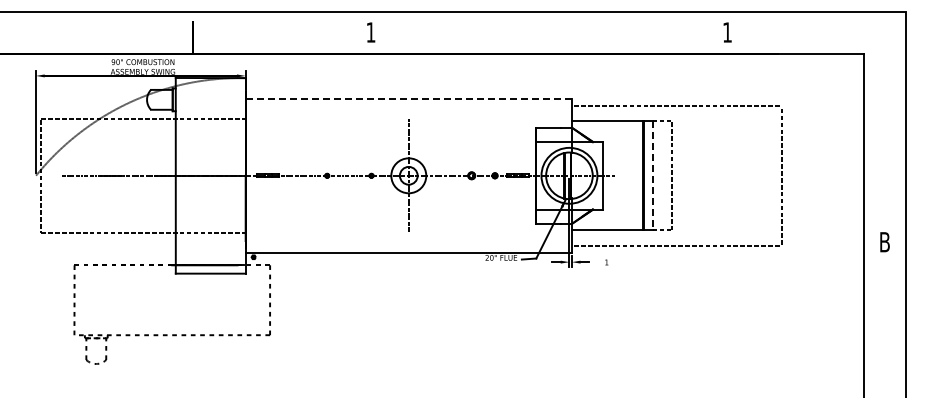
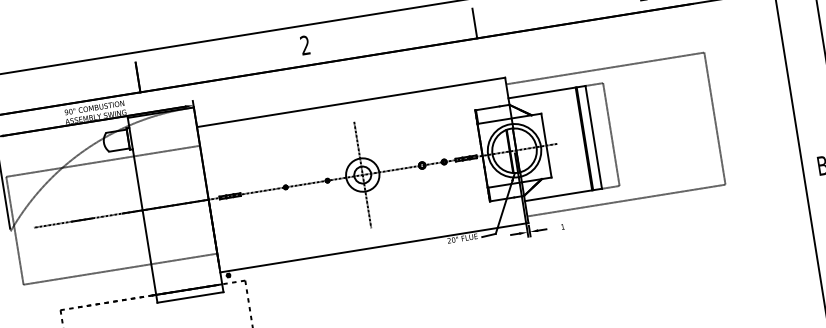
text: (370, 32) -> (304, 45), 1 -> 2
line: (549, 37) -> (474, 23), added
line: (409, 98) -> (351, 101), dashed -> solid
line: (653, 175) -> (593, 137), dashed -> solid

